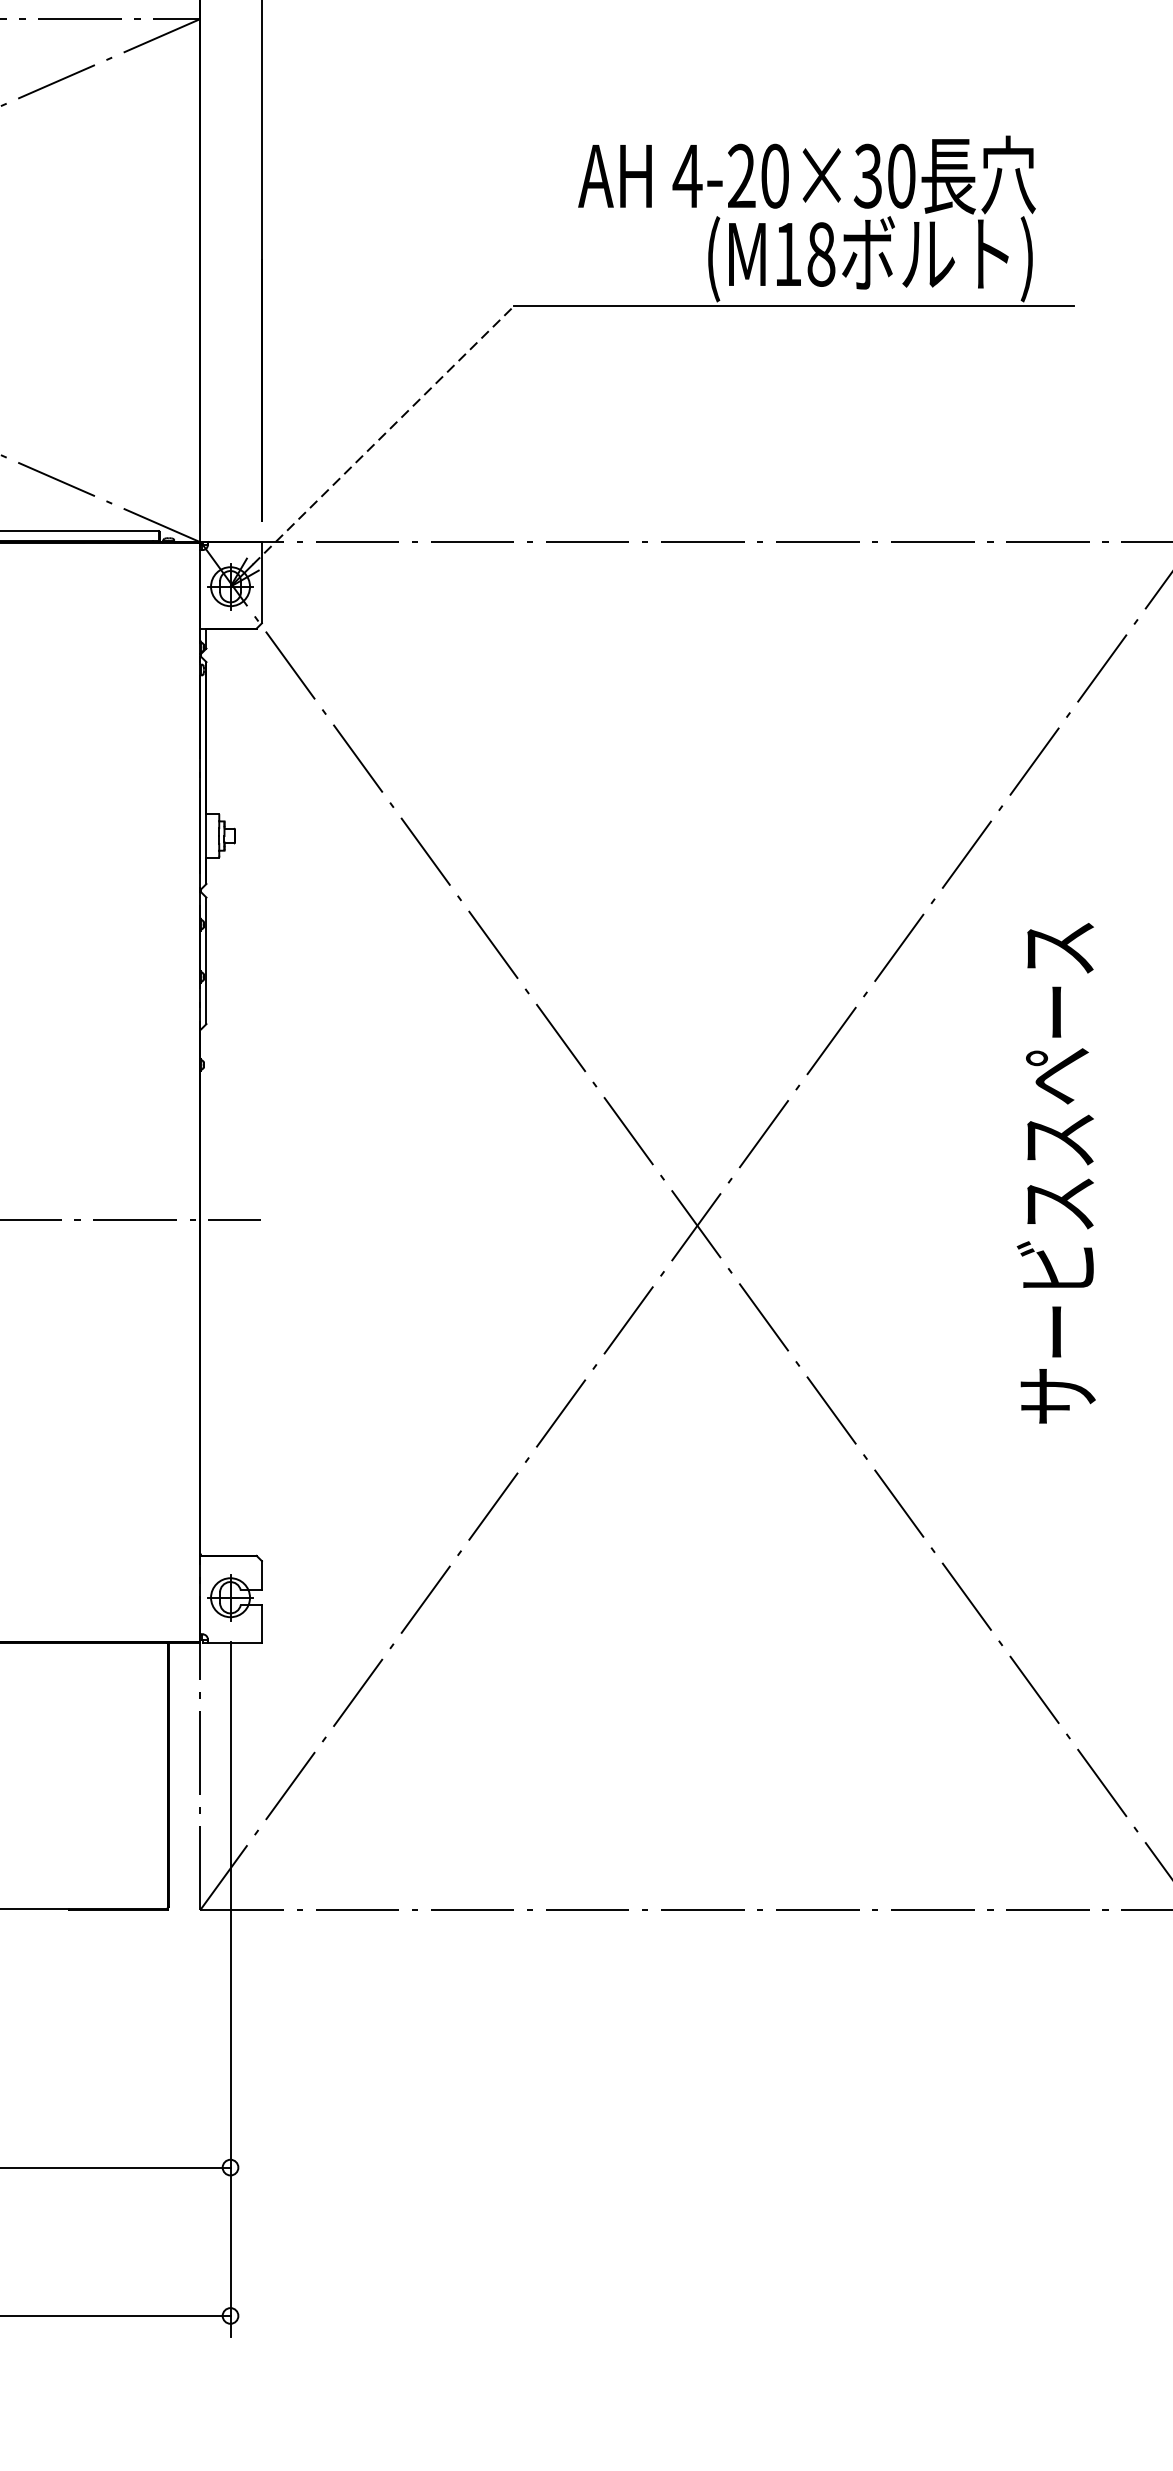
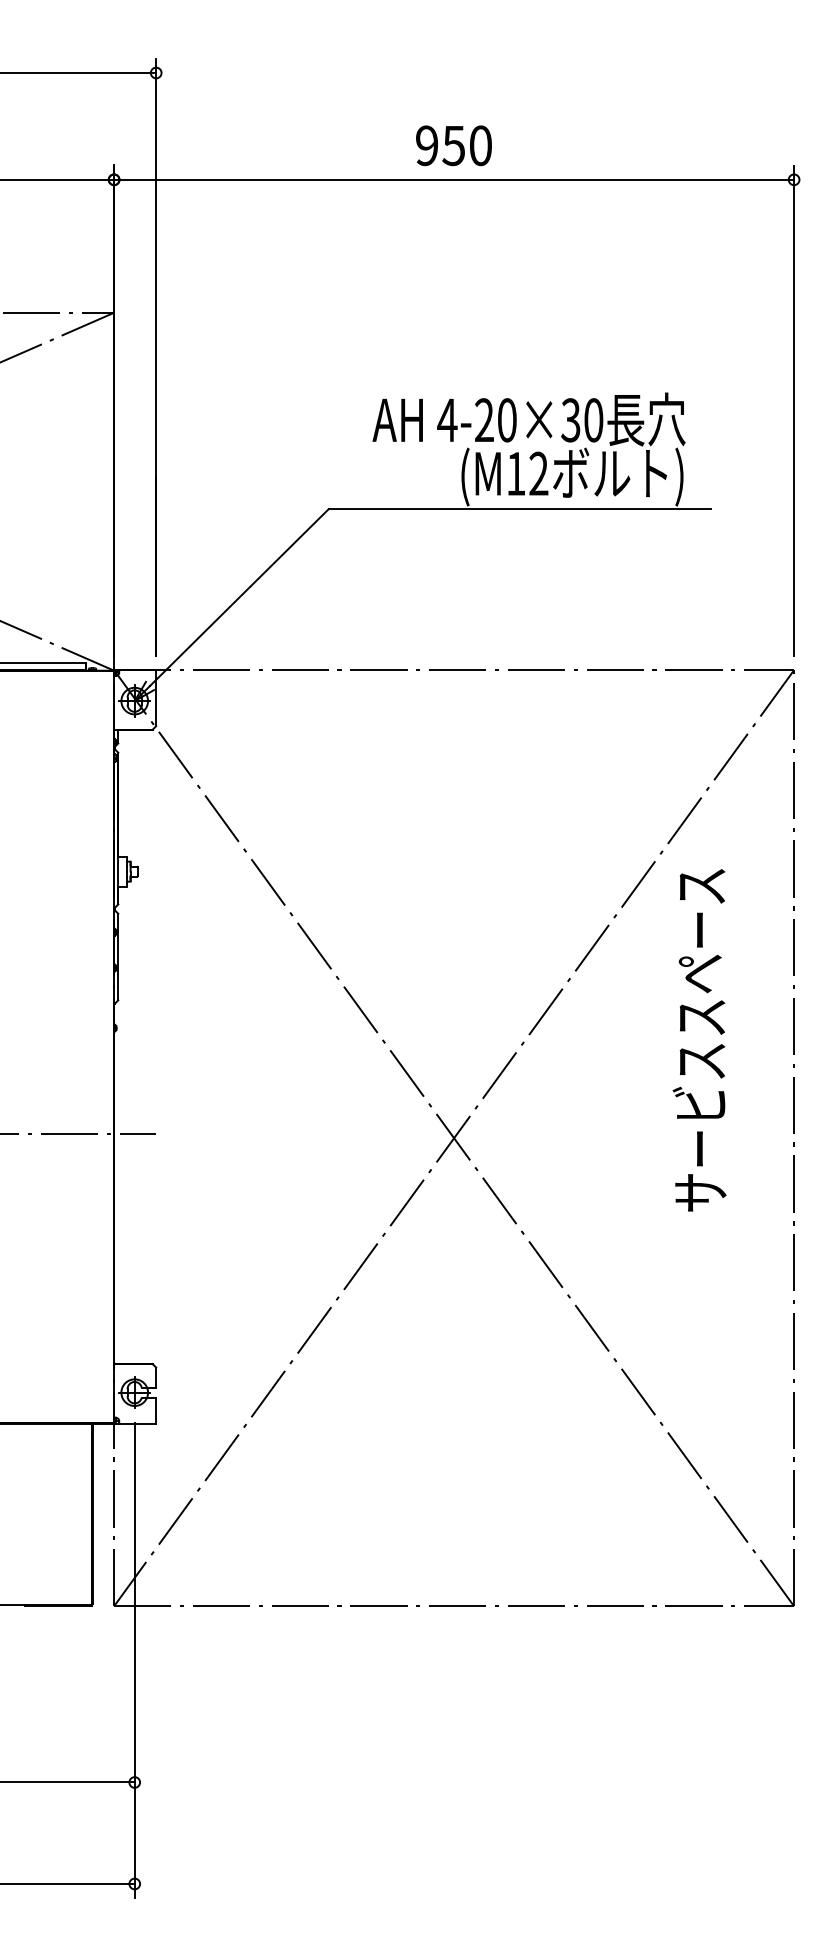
text: (820, 253) -> (538, 473), (M18 -> (M12
line: (383, 435) -> (239, 597), dashed -> solid
text: (1056, 1173) -> (699, 1040), moved

